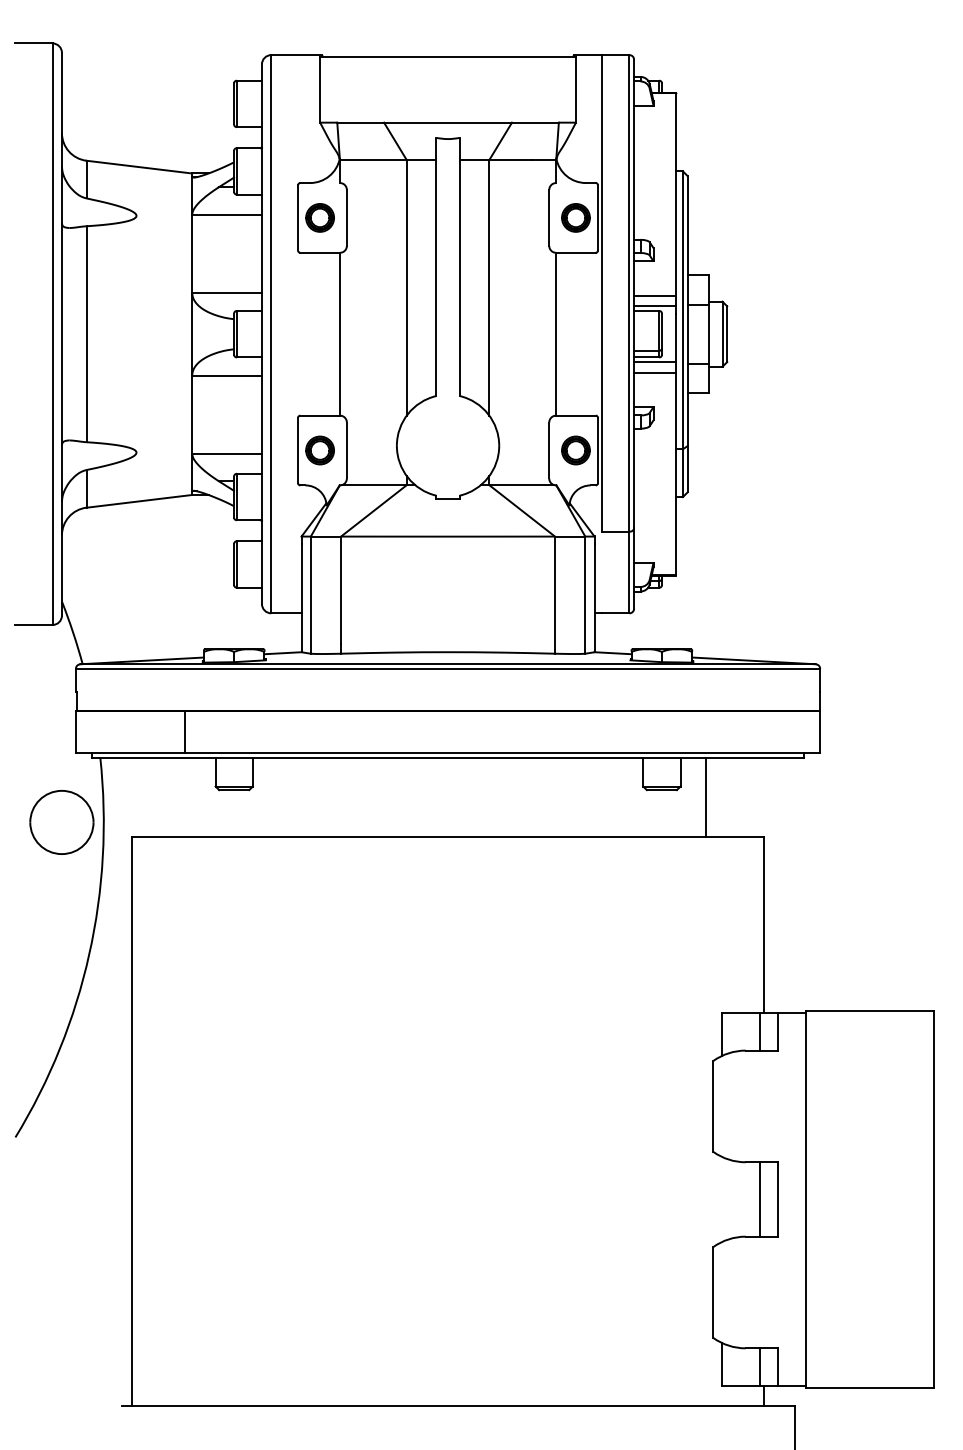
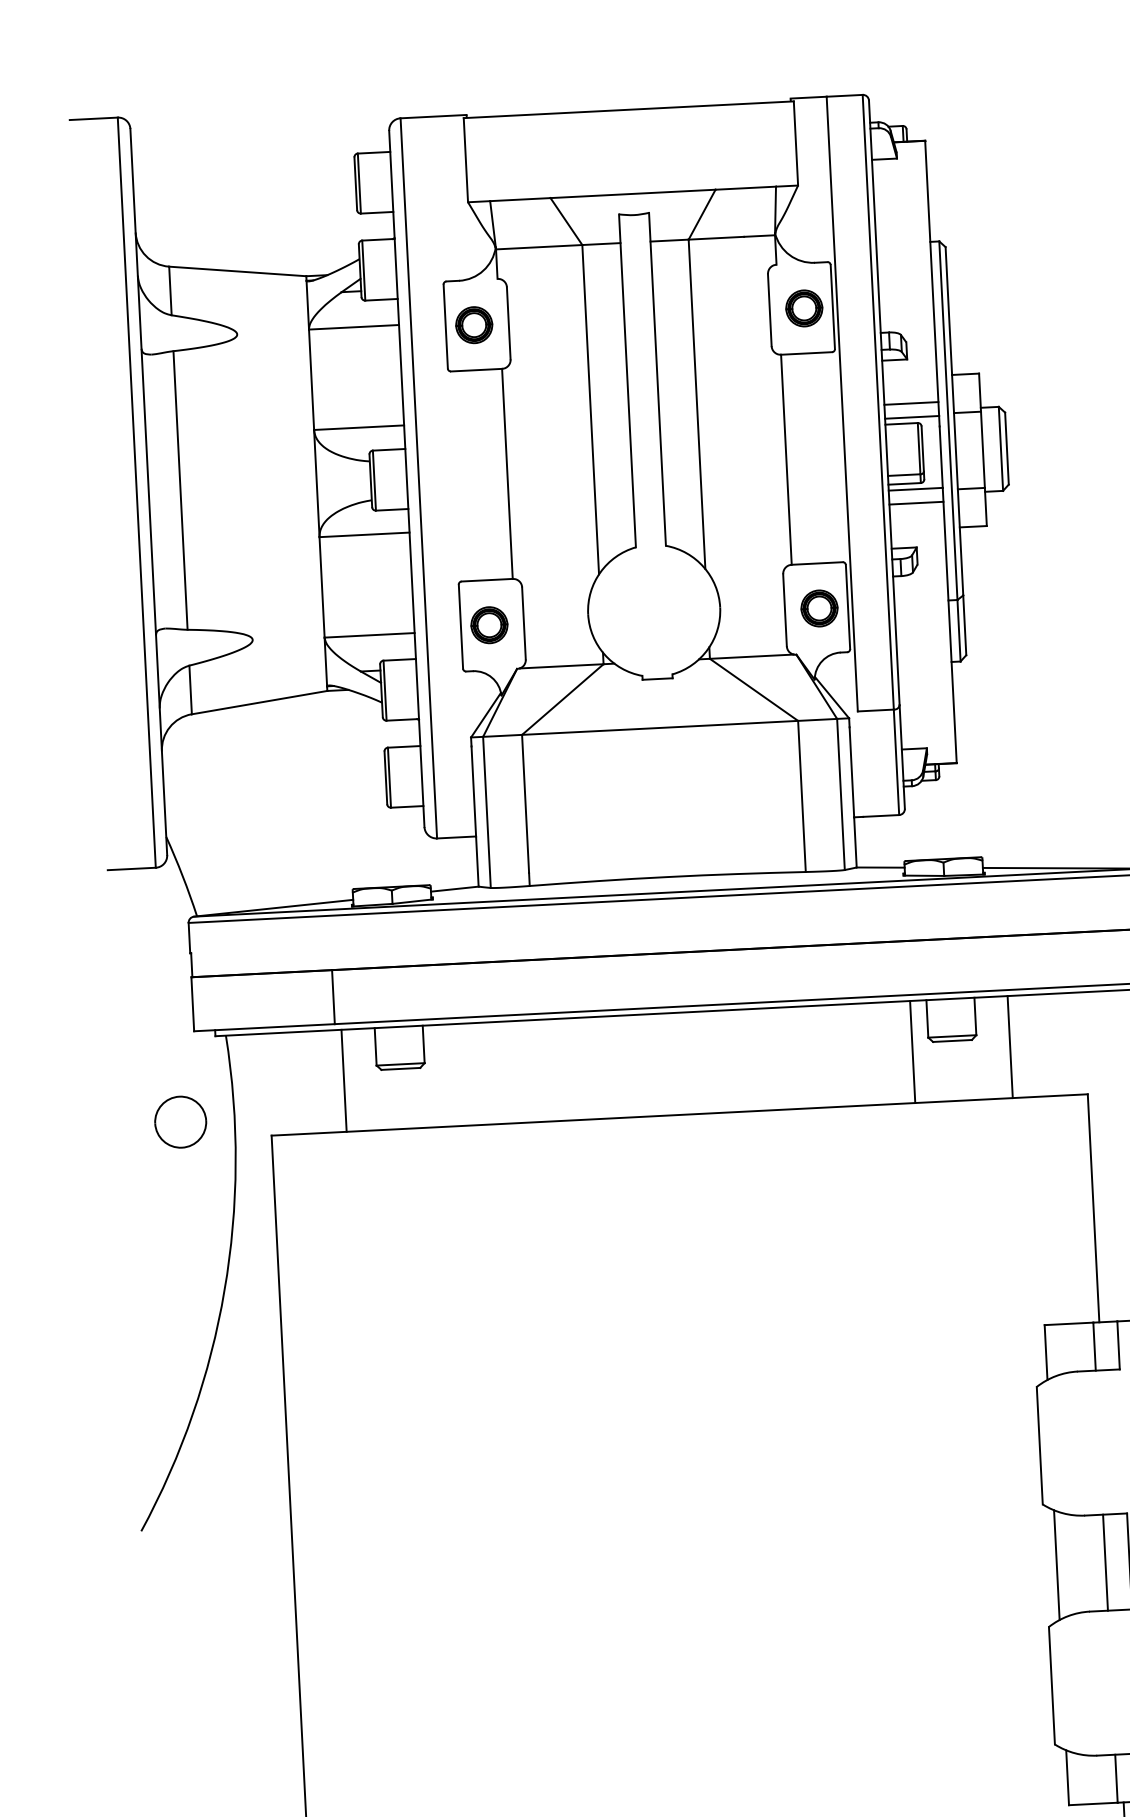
line: (189, 796) -> (343, 1080), added
line: (630, 796) -> (912, 1051), added
part: (61, 822) -> (180, 1122), size x0.62
line: (722, 1199) -> (1057, 1565), added

